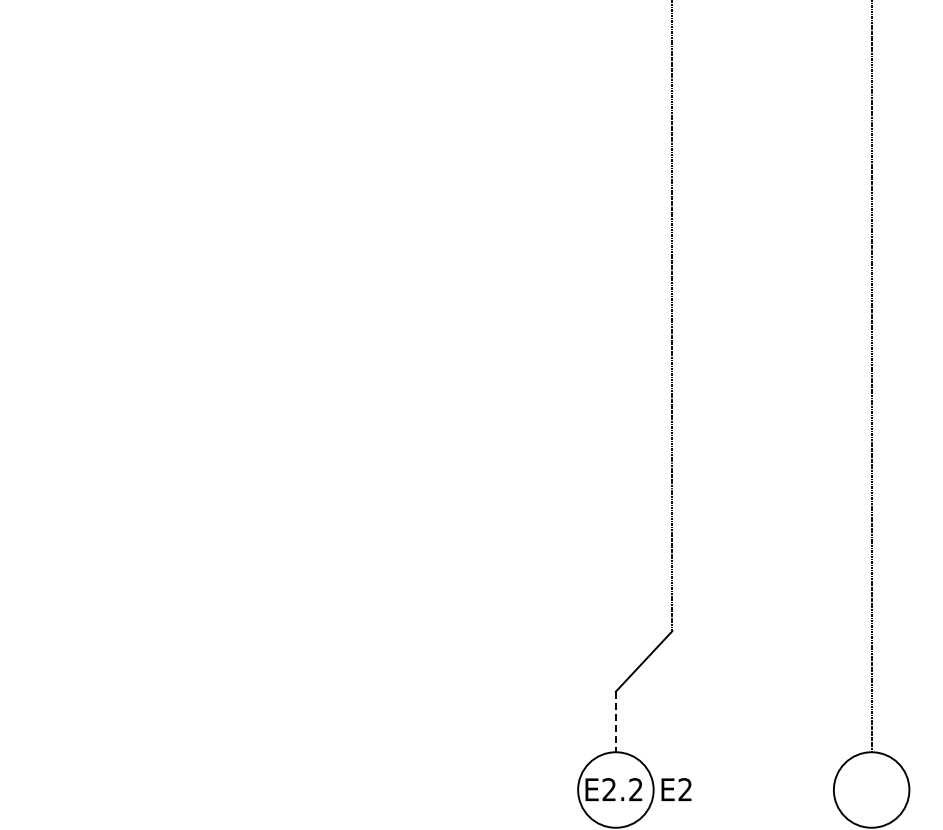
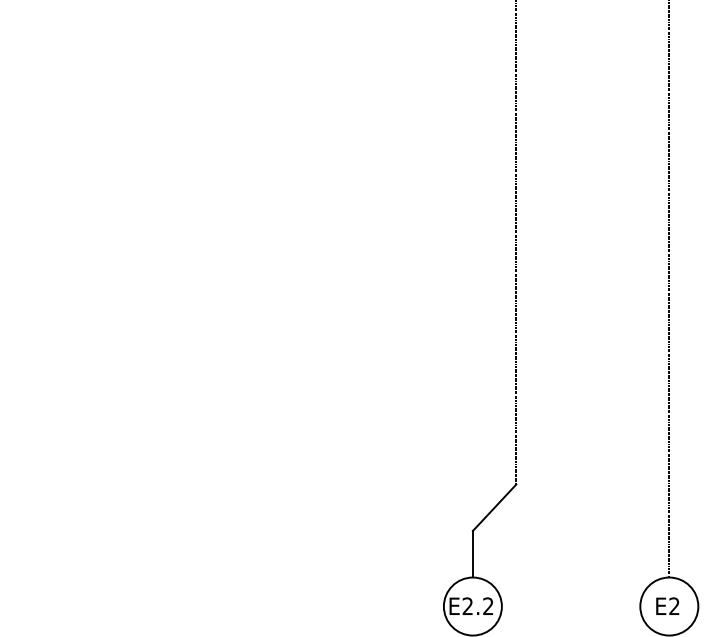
line: (615, 722) -> (472, 554), dashed -> solid
text: (676, 789) -> (667, 606), moved

